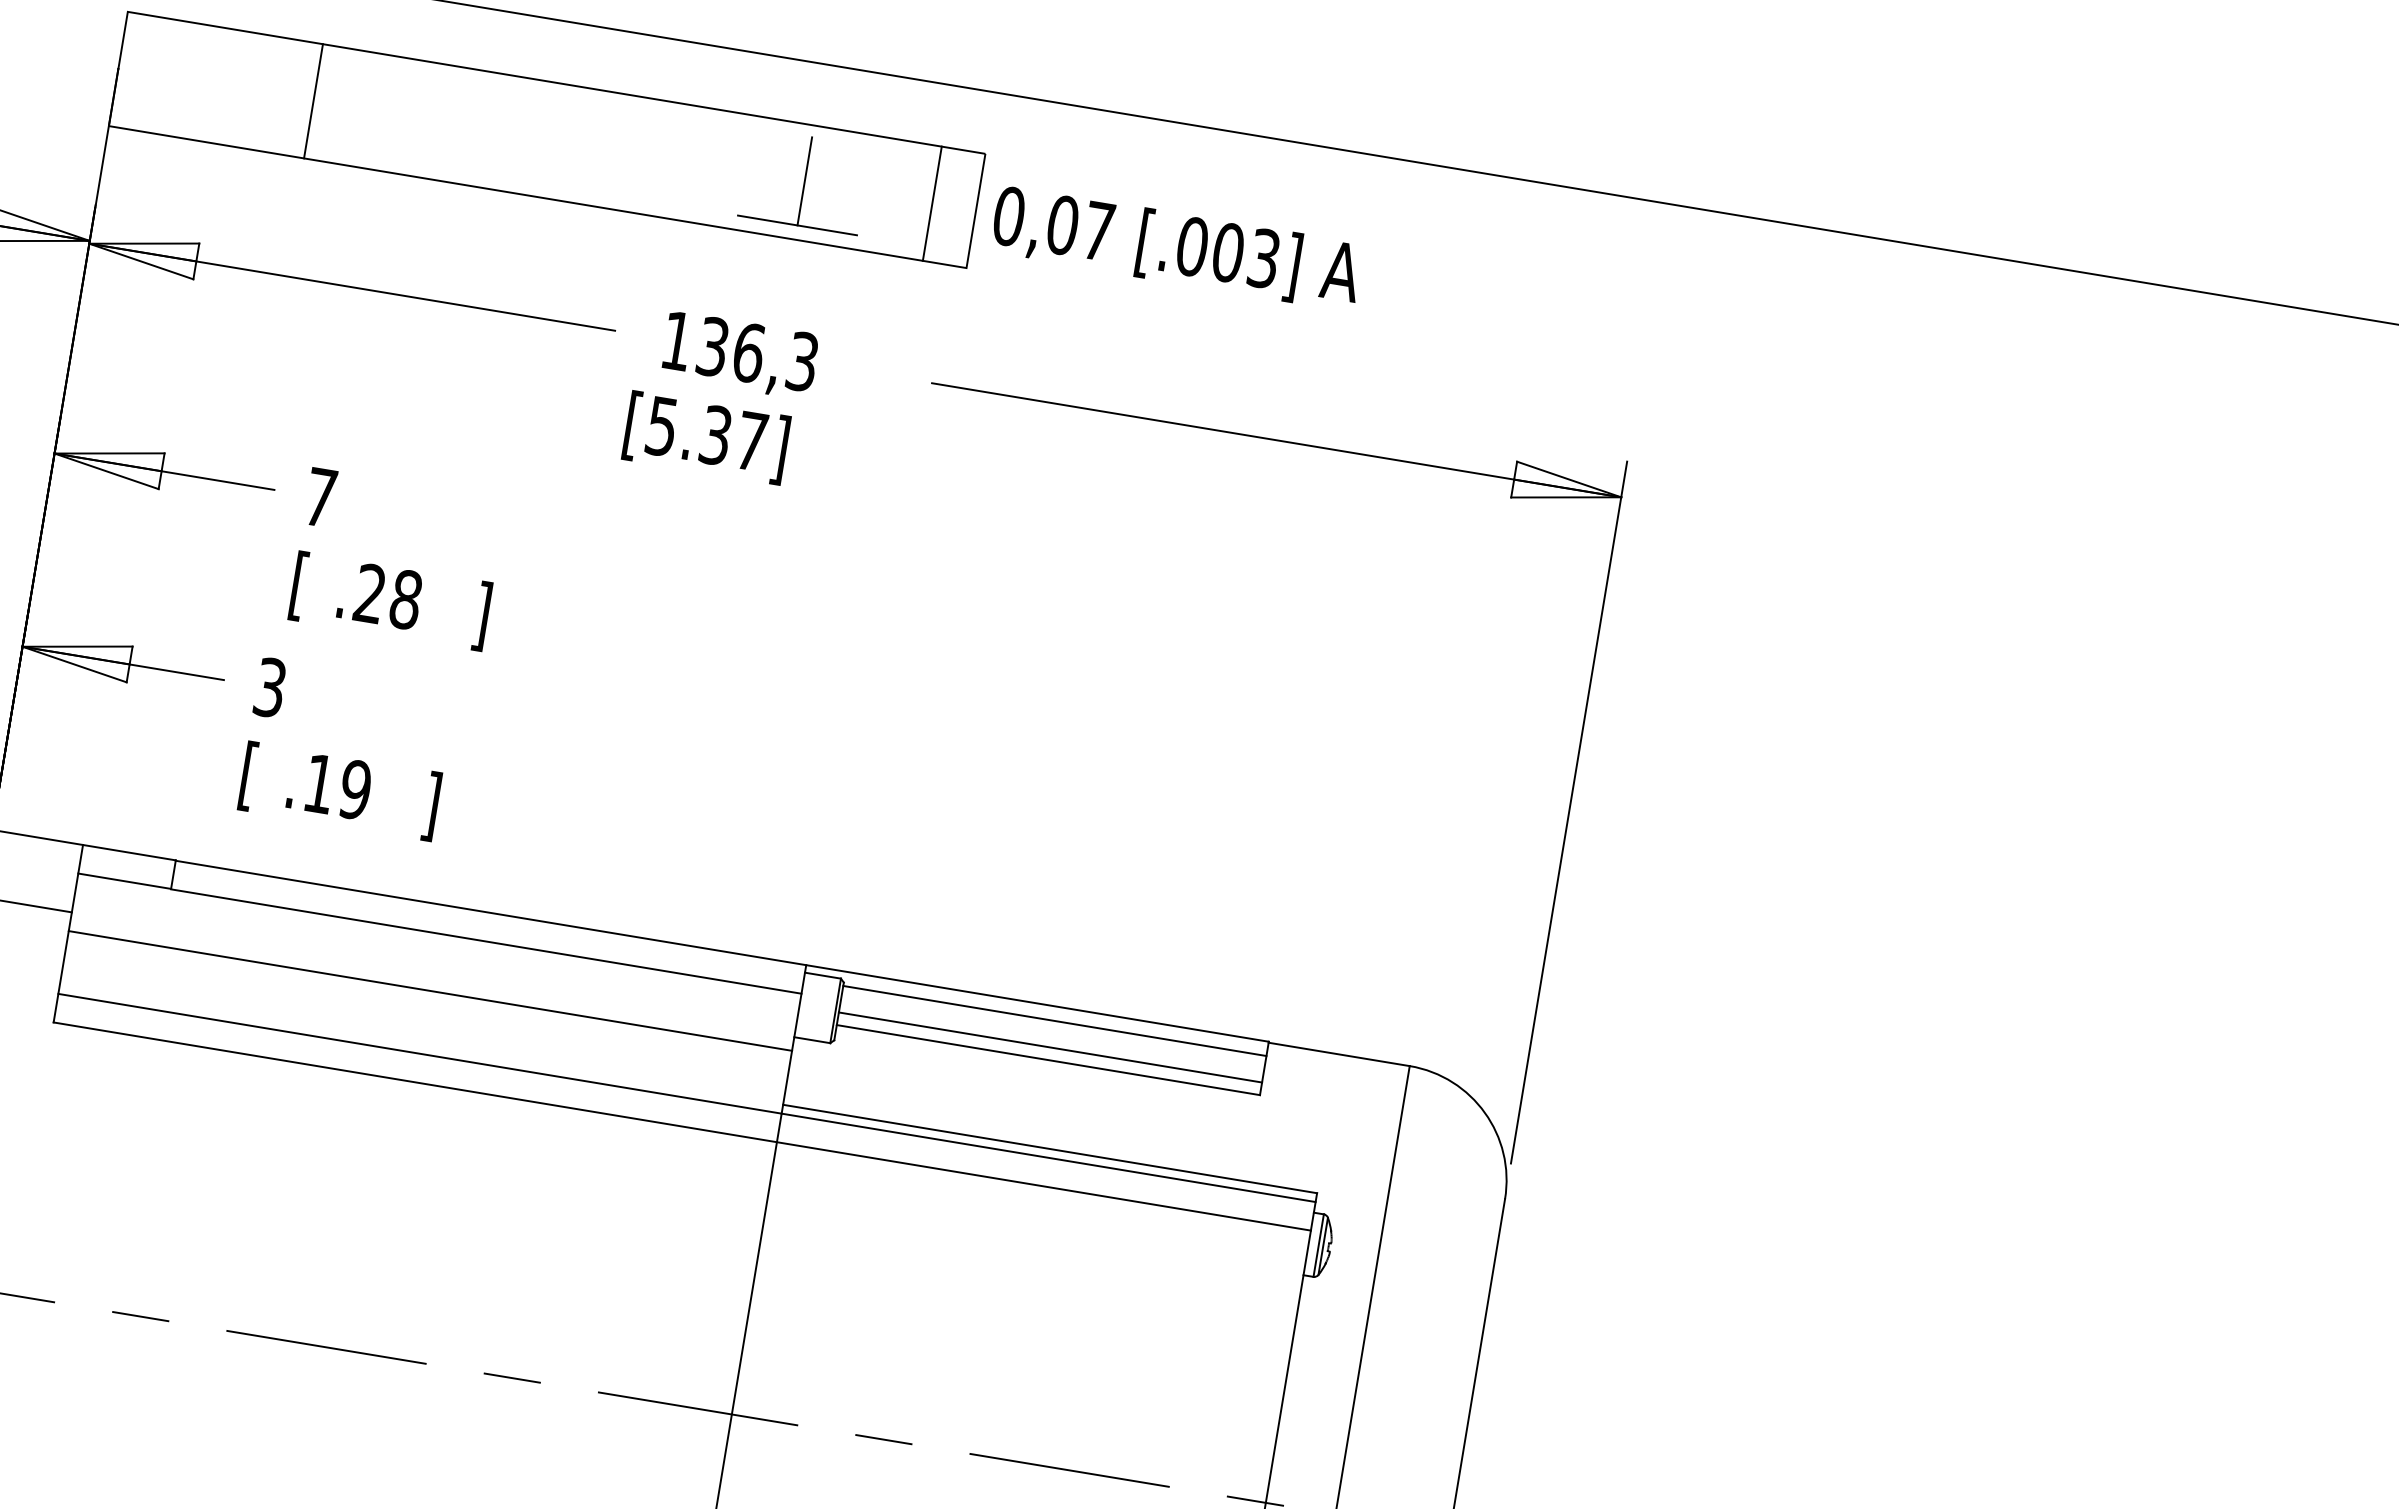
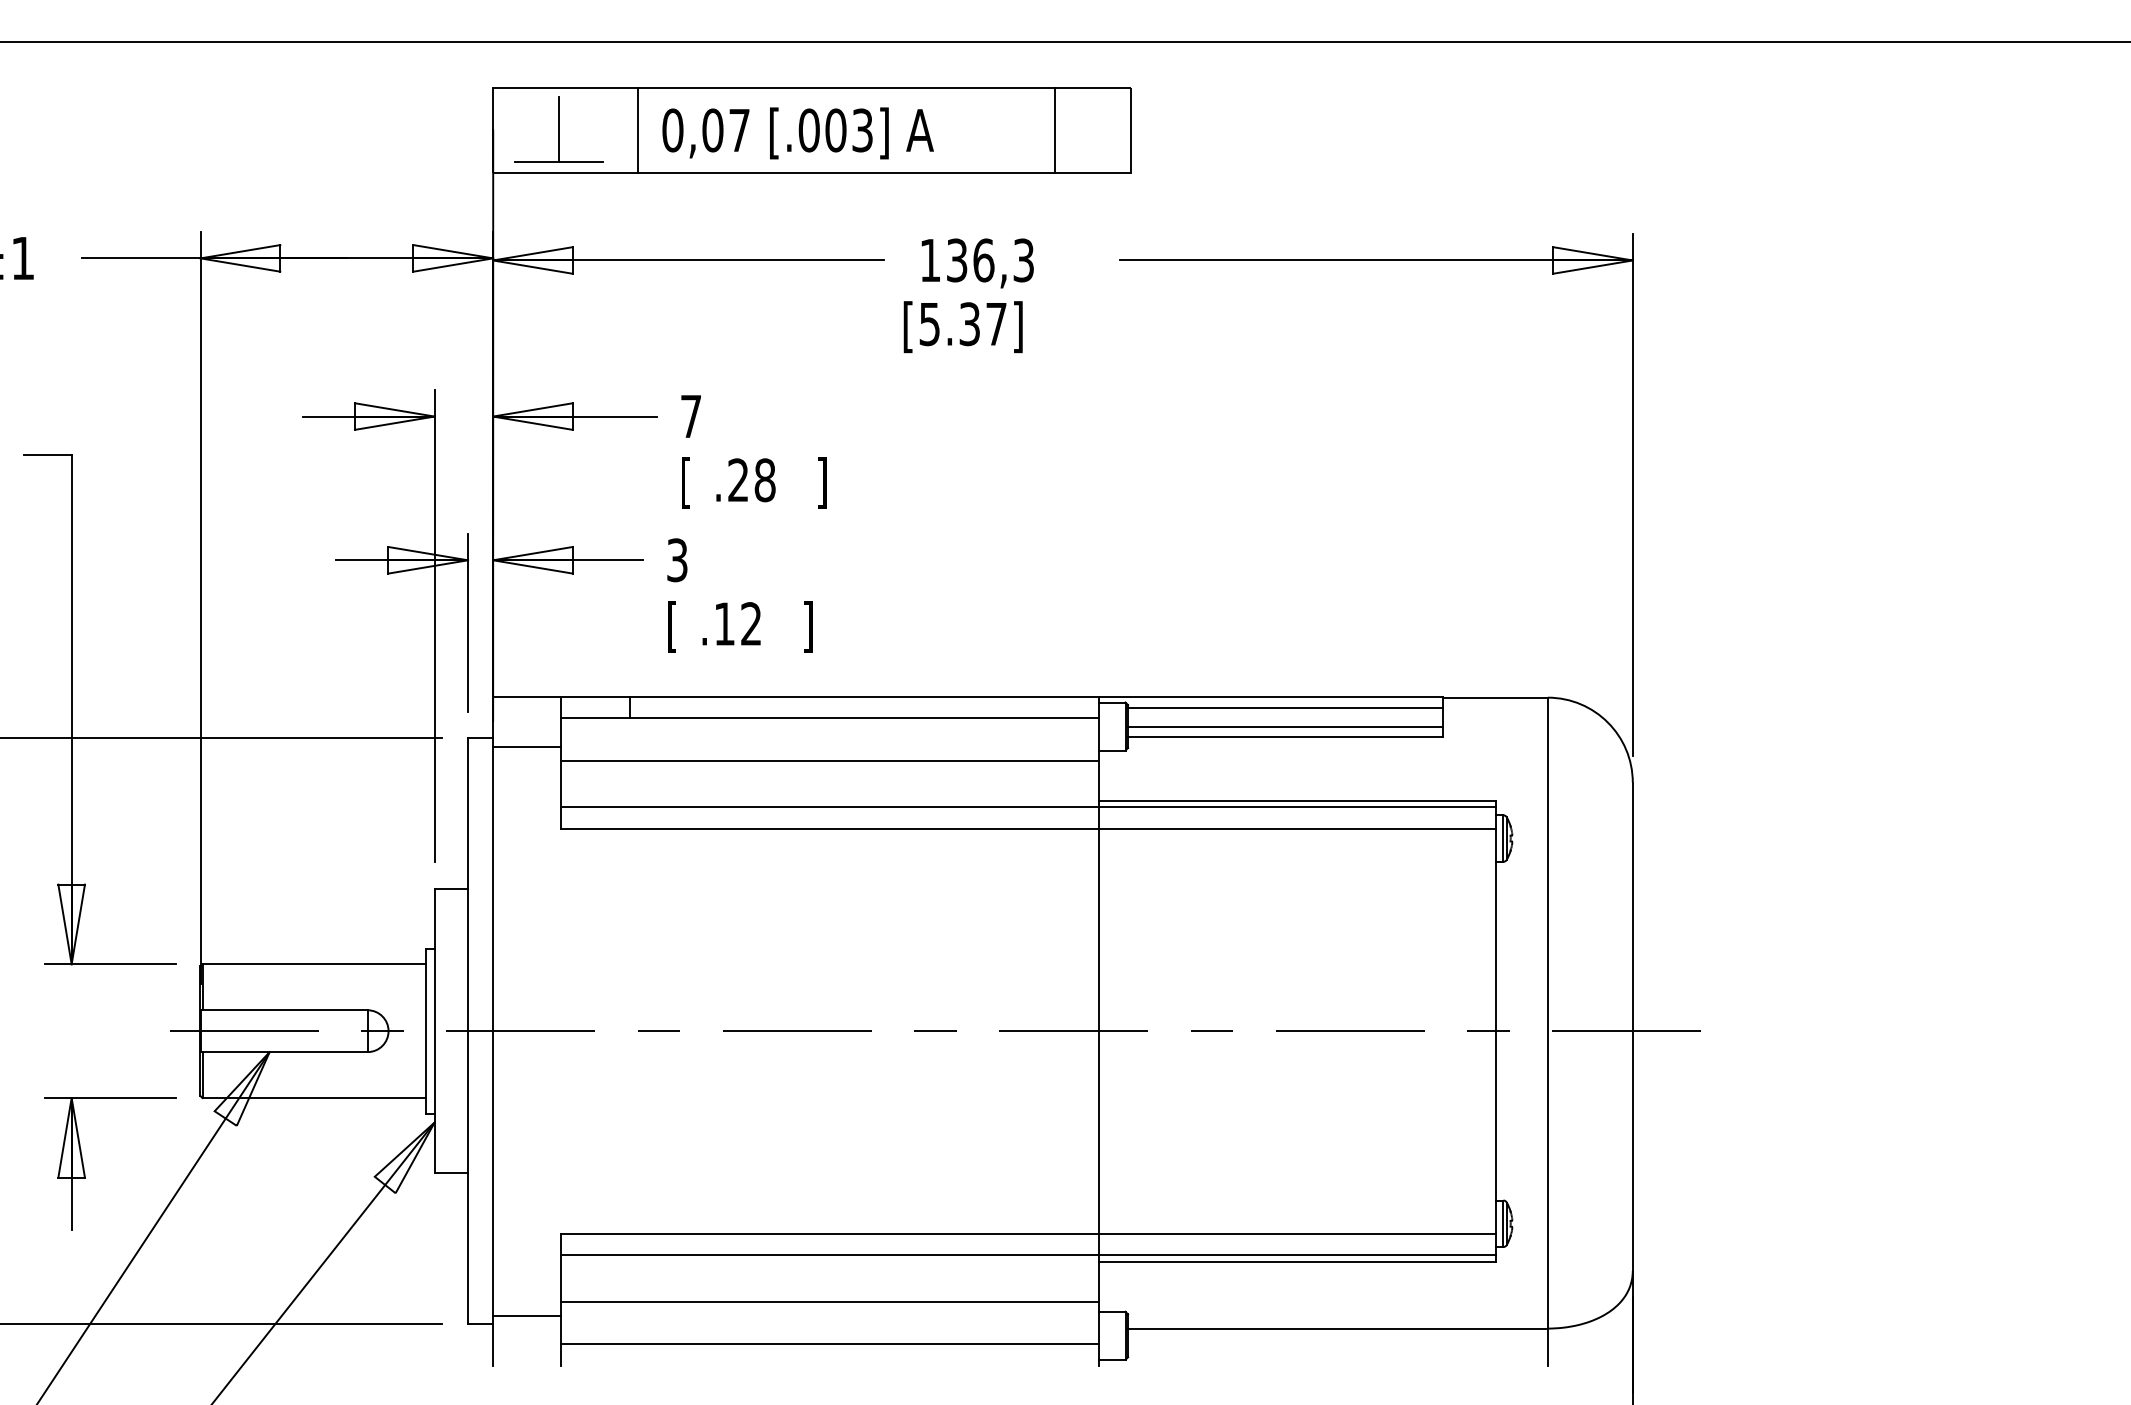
part: (804, 181) -> (558, 129), moved
line: (932, 202) -> (1054, 129), moved
text: (1175, 248) -> (797, 133), moved
text: (354, 788) -> (750, 623), .19 -> .12

